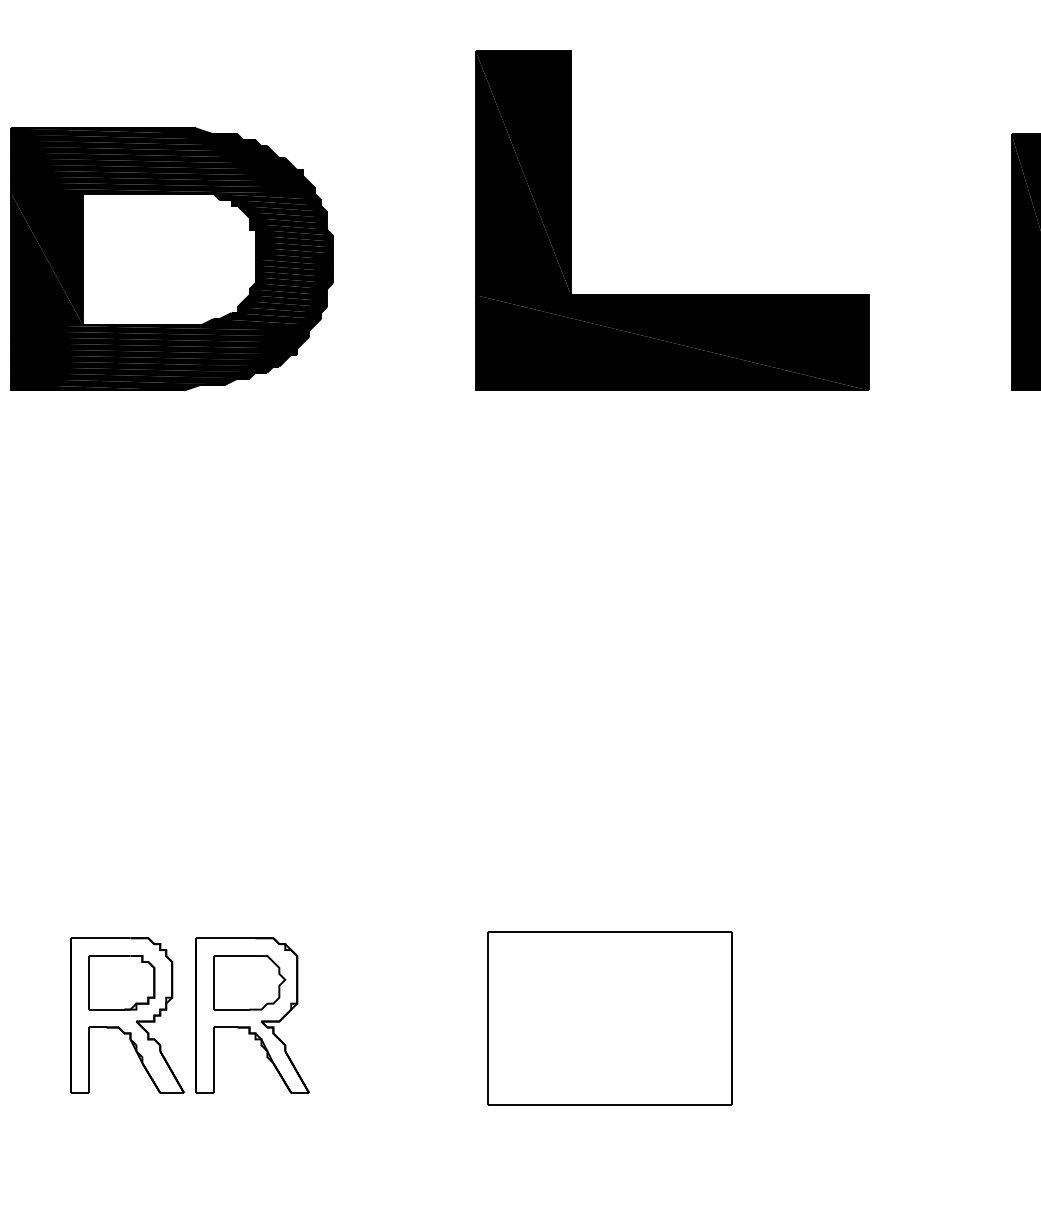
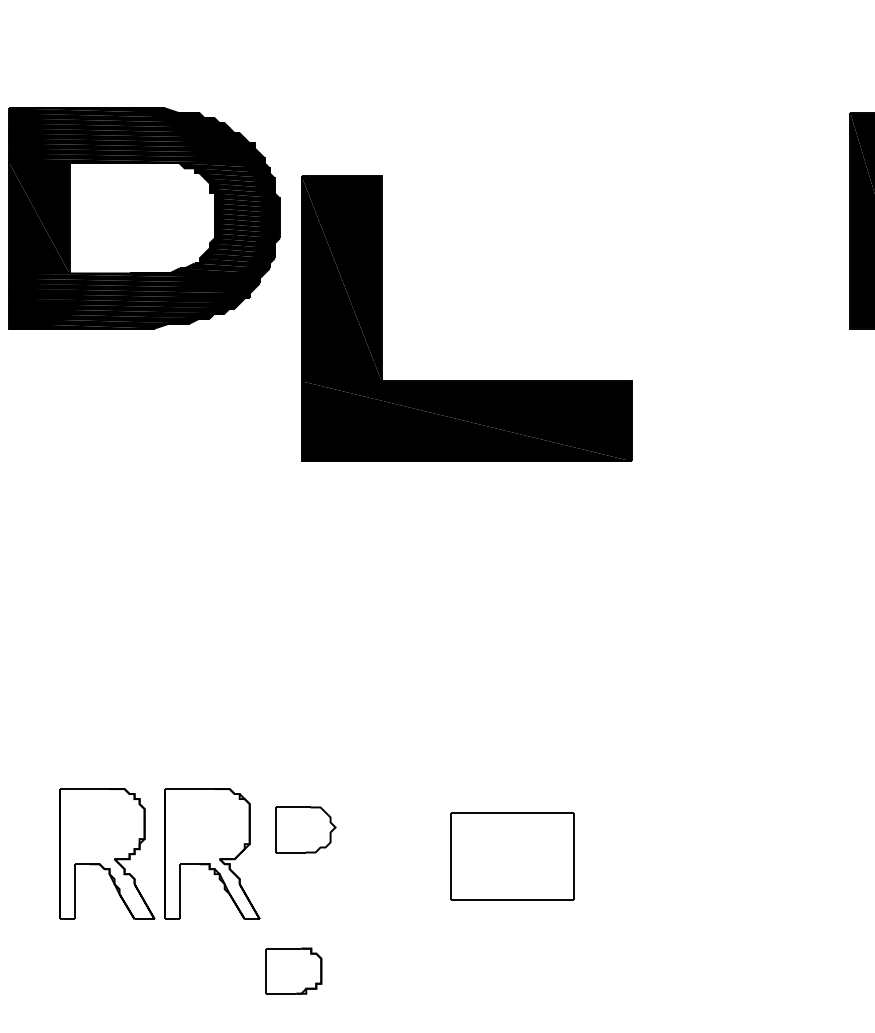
part: (672, 294) -> (466, 380), moved
part: (121, 982) -> (293, 970), moved
part: (249, 982) -> (305, 829), moved
part: (609, 1018) -> (512, 856), size x0.6

